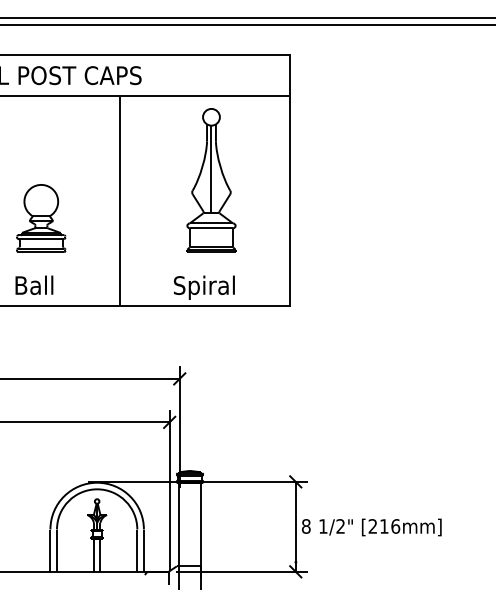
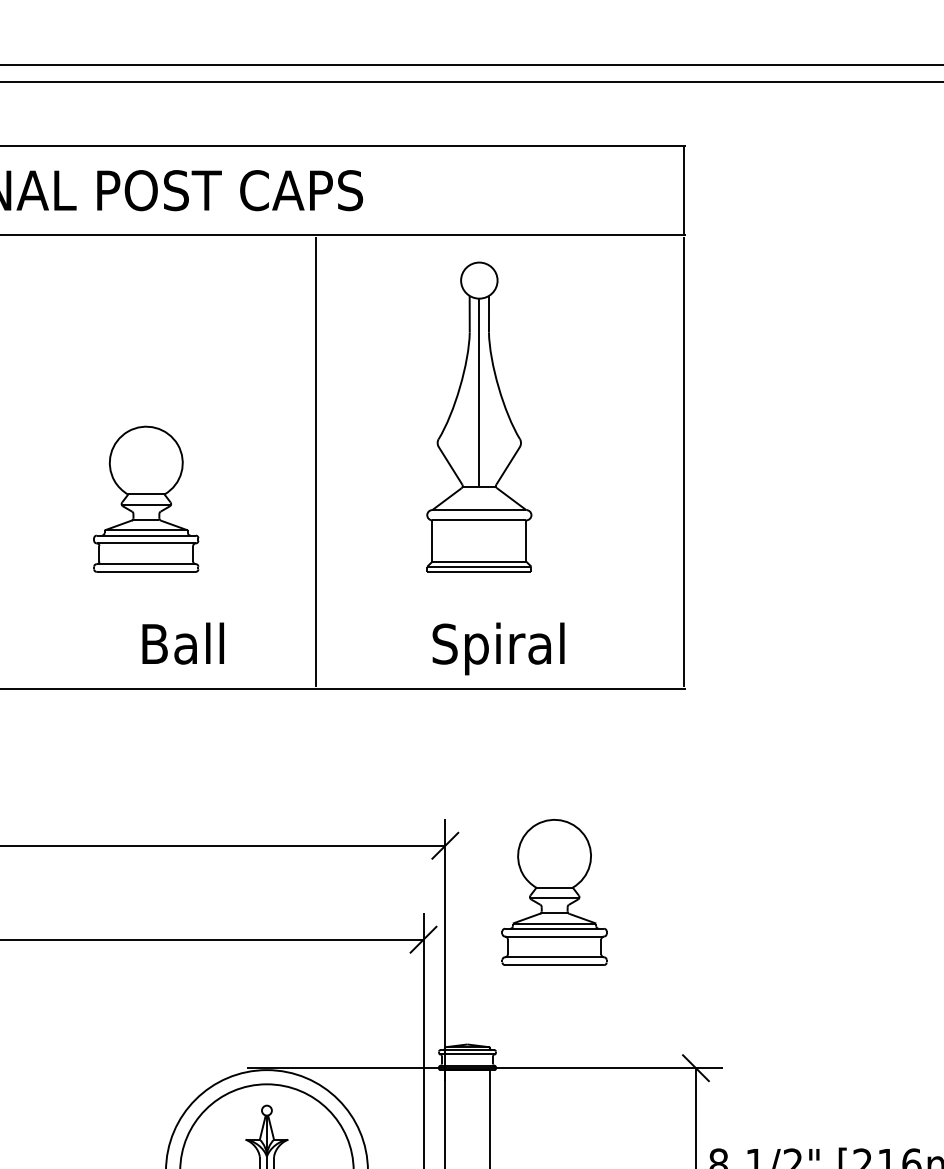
part: (211, 180) -> (479, 417), moved
text: (34, 284) -> (183, 641), moved
part: (230, 400) -> (554, 892), added

